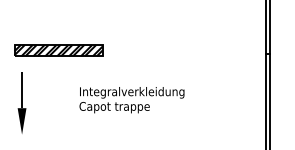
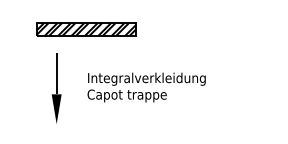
text: (131, 100) -> (146, 87), moved
part: (21, 102) -> (56, 87), moved

